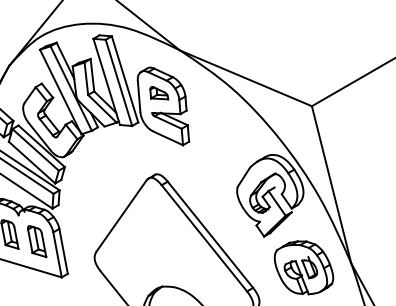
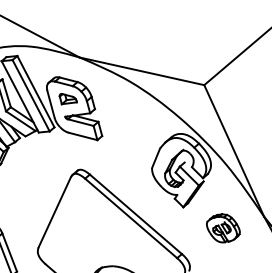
part: (303, 267) -> (222, 228), size x0.6

